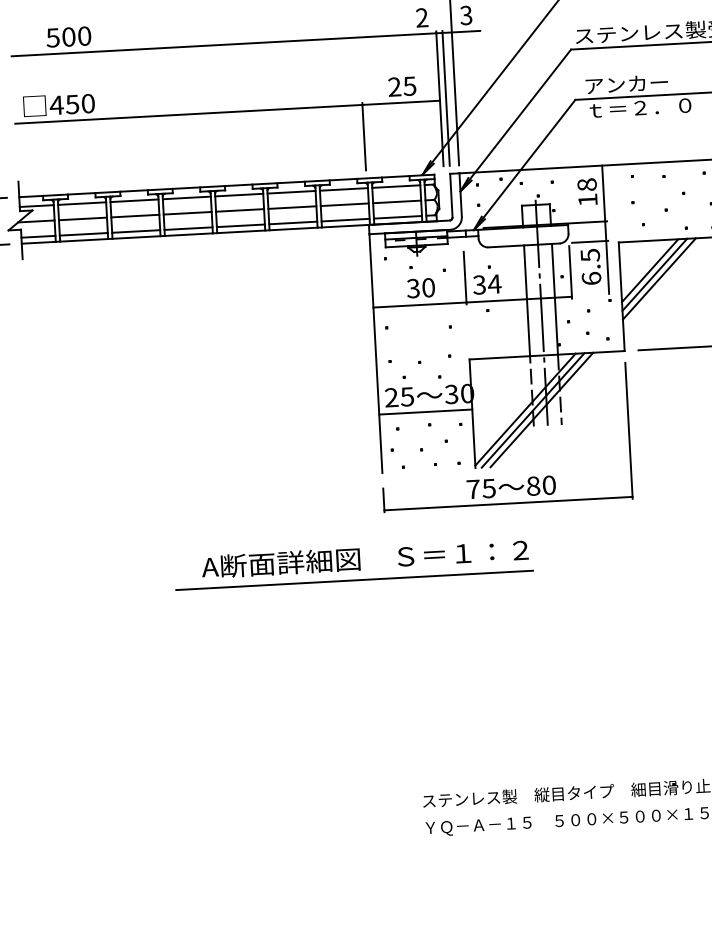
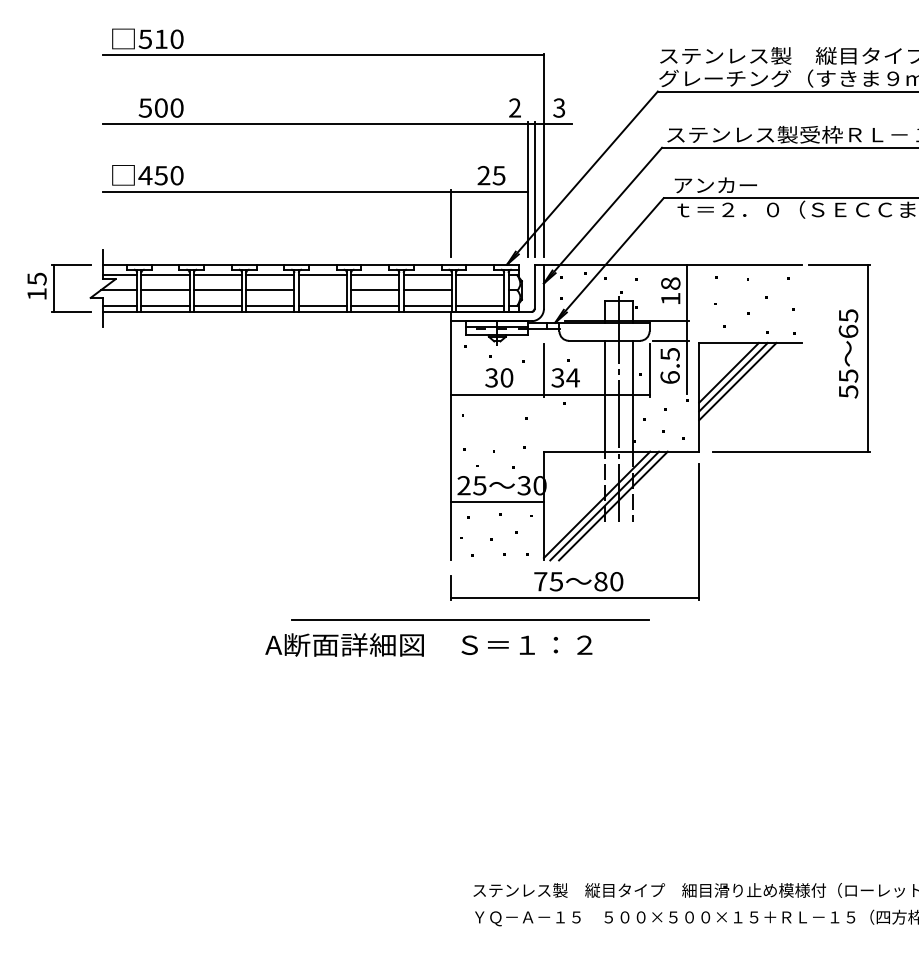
line: (397, 201) -> (480, 290), removed
line: (239, 210) -> (322, 290), removed
line: (354, 579) -> (470, 619), moved

